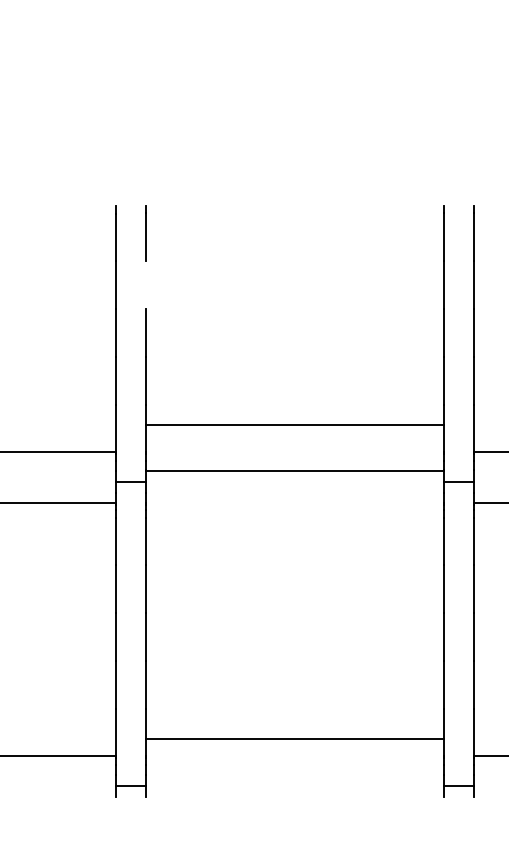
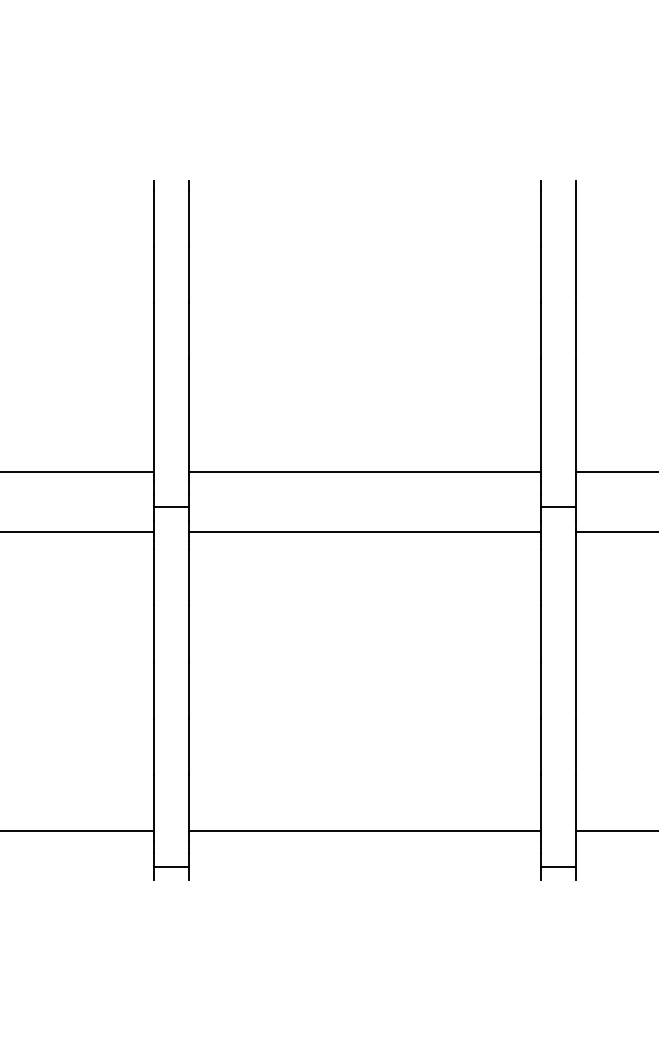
line: (145, 284) -> (188, 274), added
line: (294, 424) -> (364, 471), moved
line: (294, 471) -> (364, 531), moved
line: (294, 739) -> (364, 831), moved

